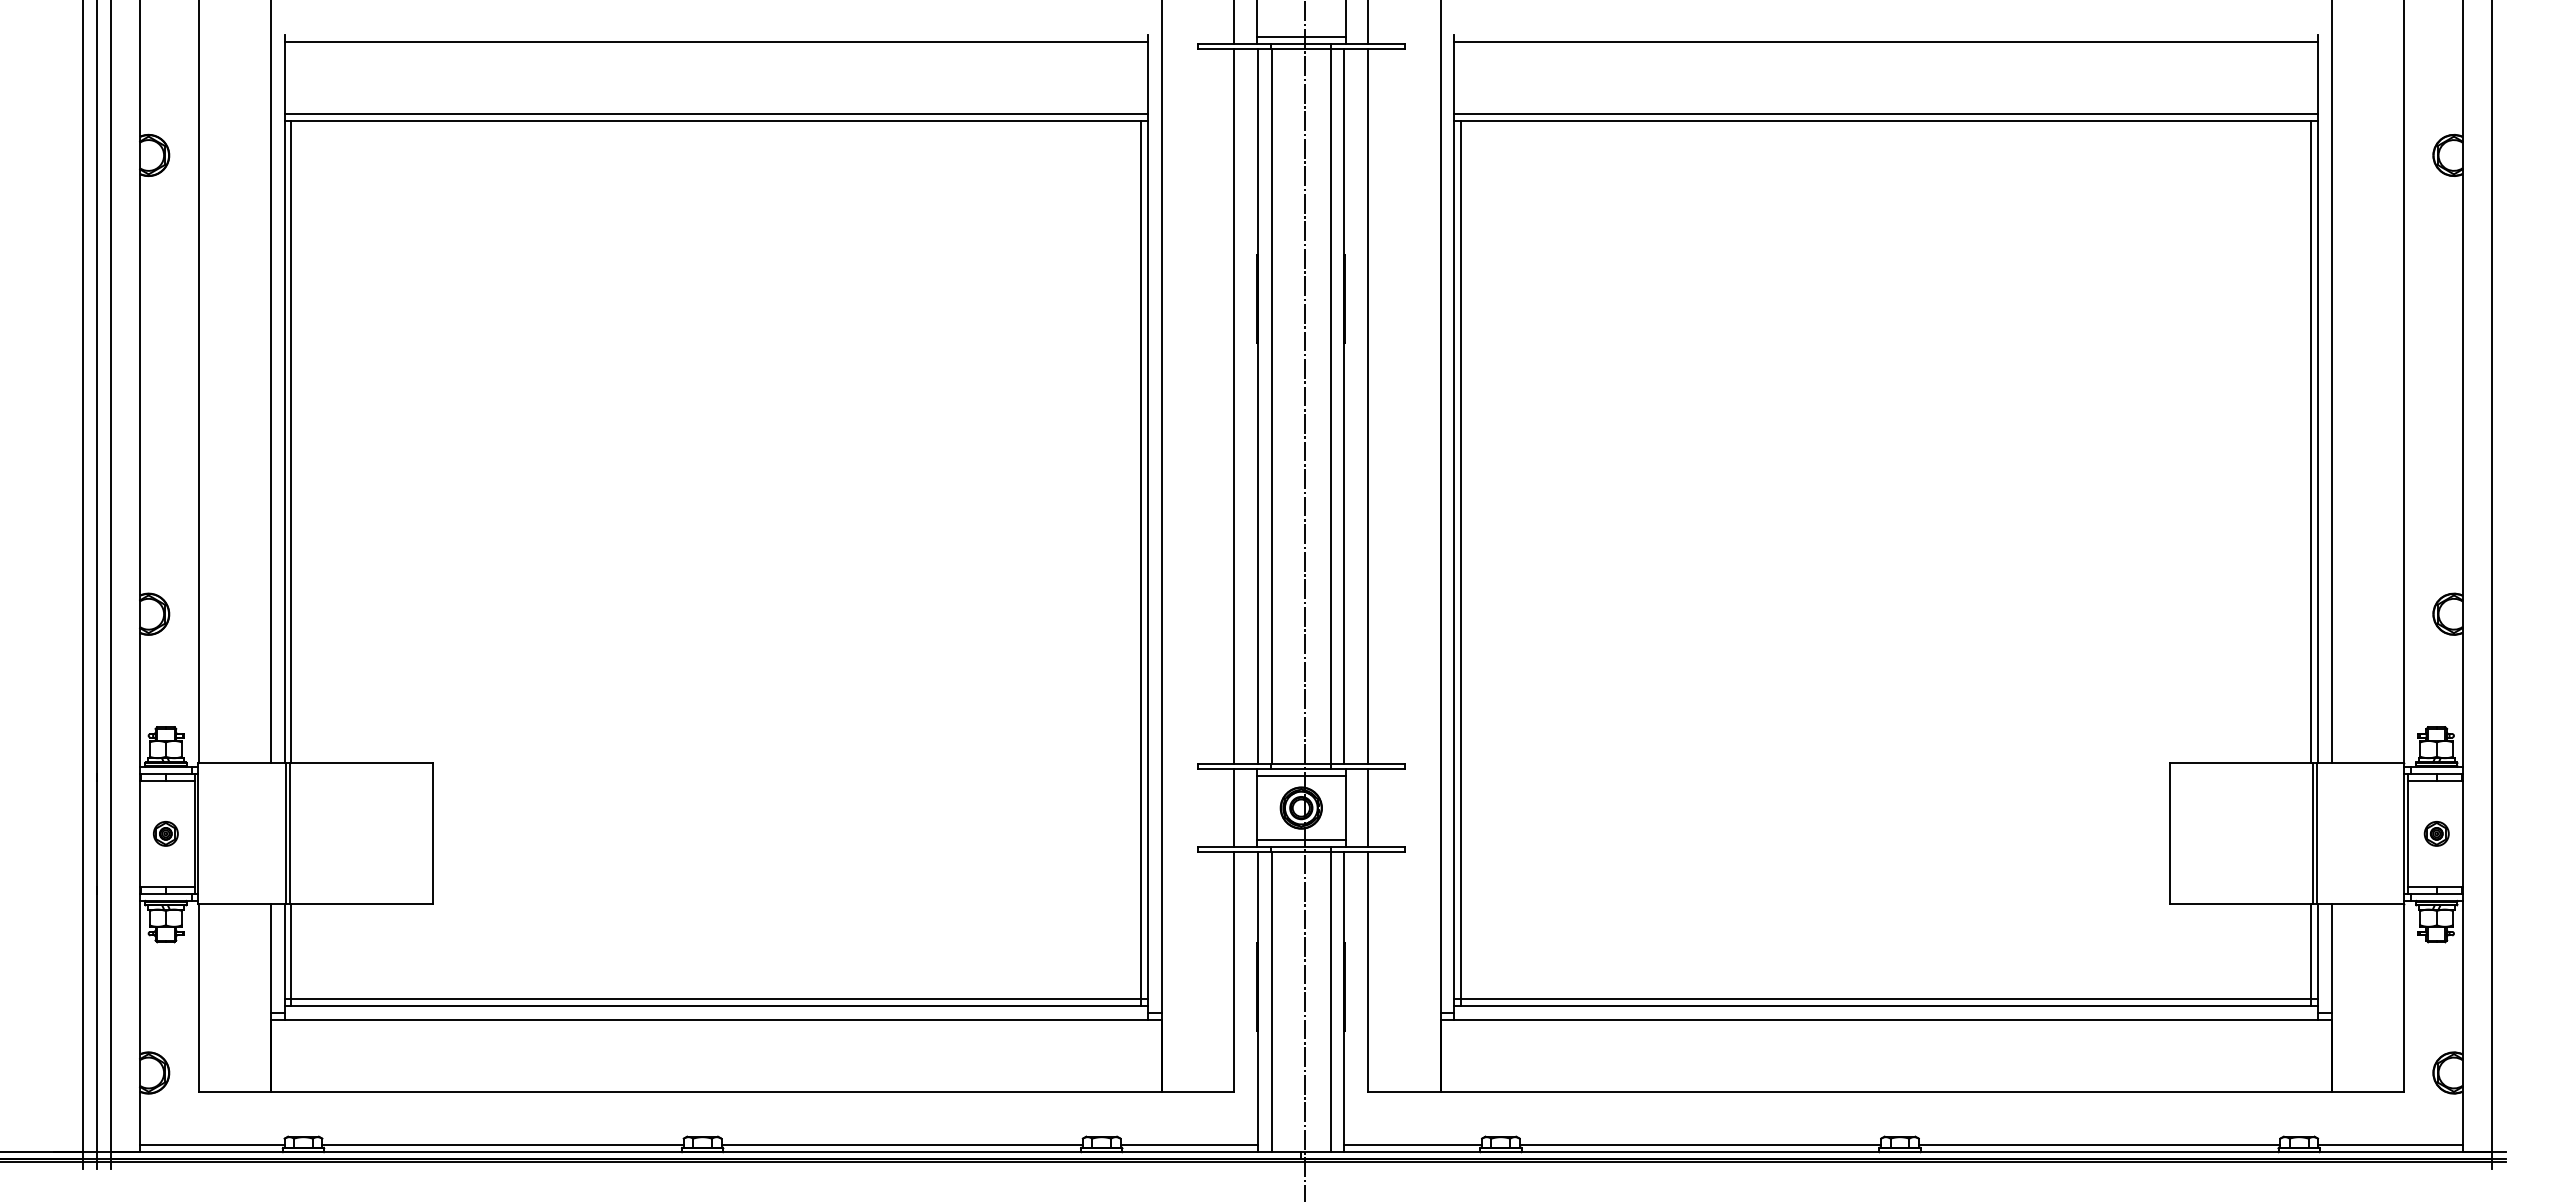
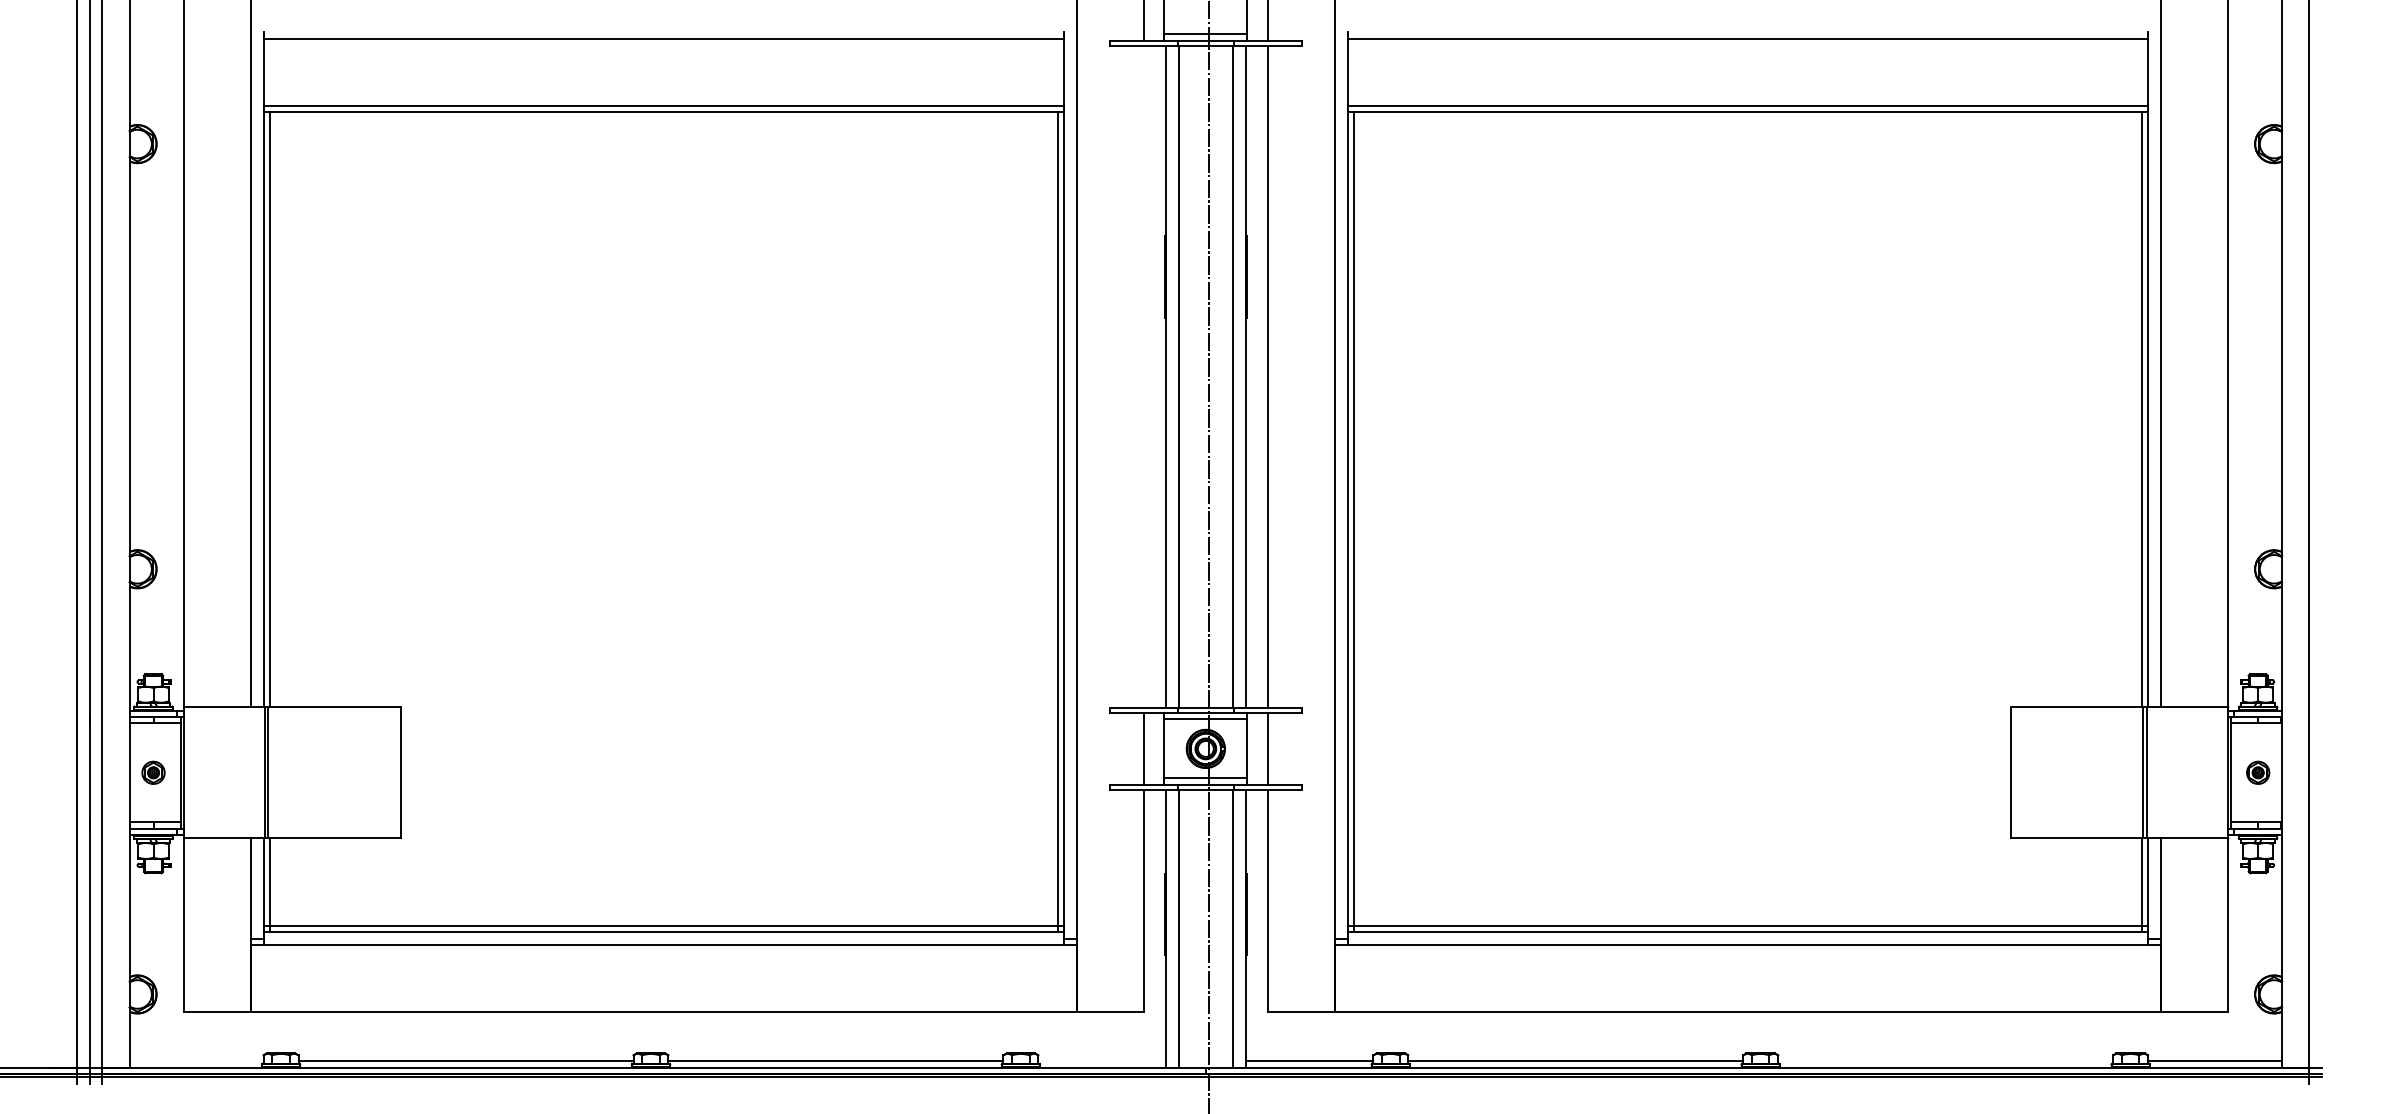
line: (1234, 406) -> (1143, 376), removed
line: (212, 1145) -> (196, 1061), removed
line: (1189, 1145) -> (1102, 1061), removed
line: (2099, 1145) -> (1945, 1061), removed

